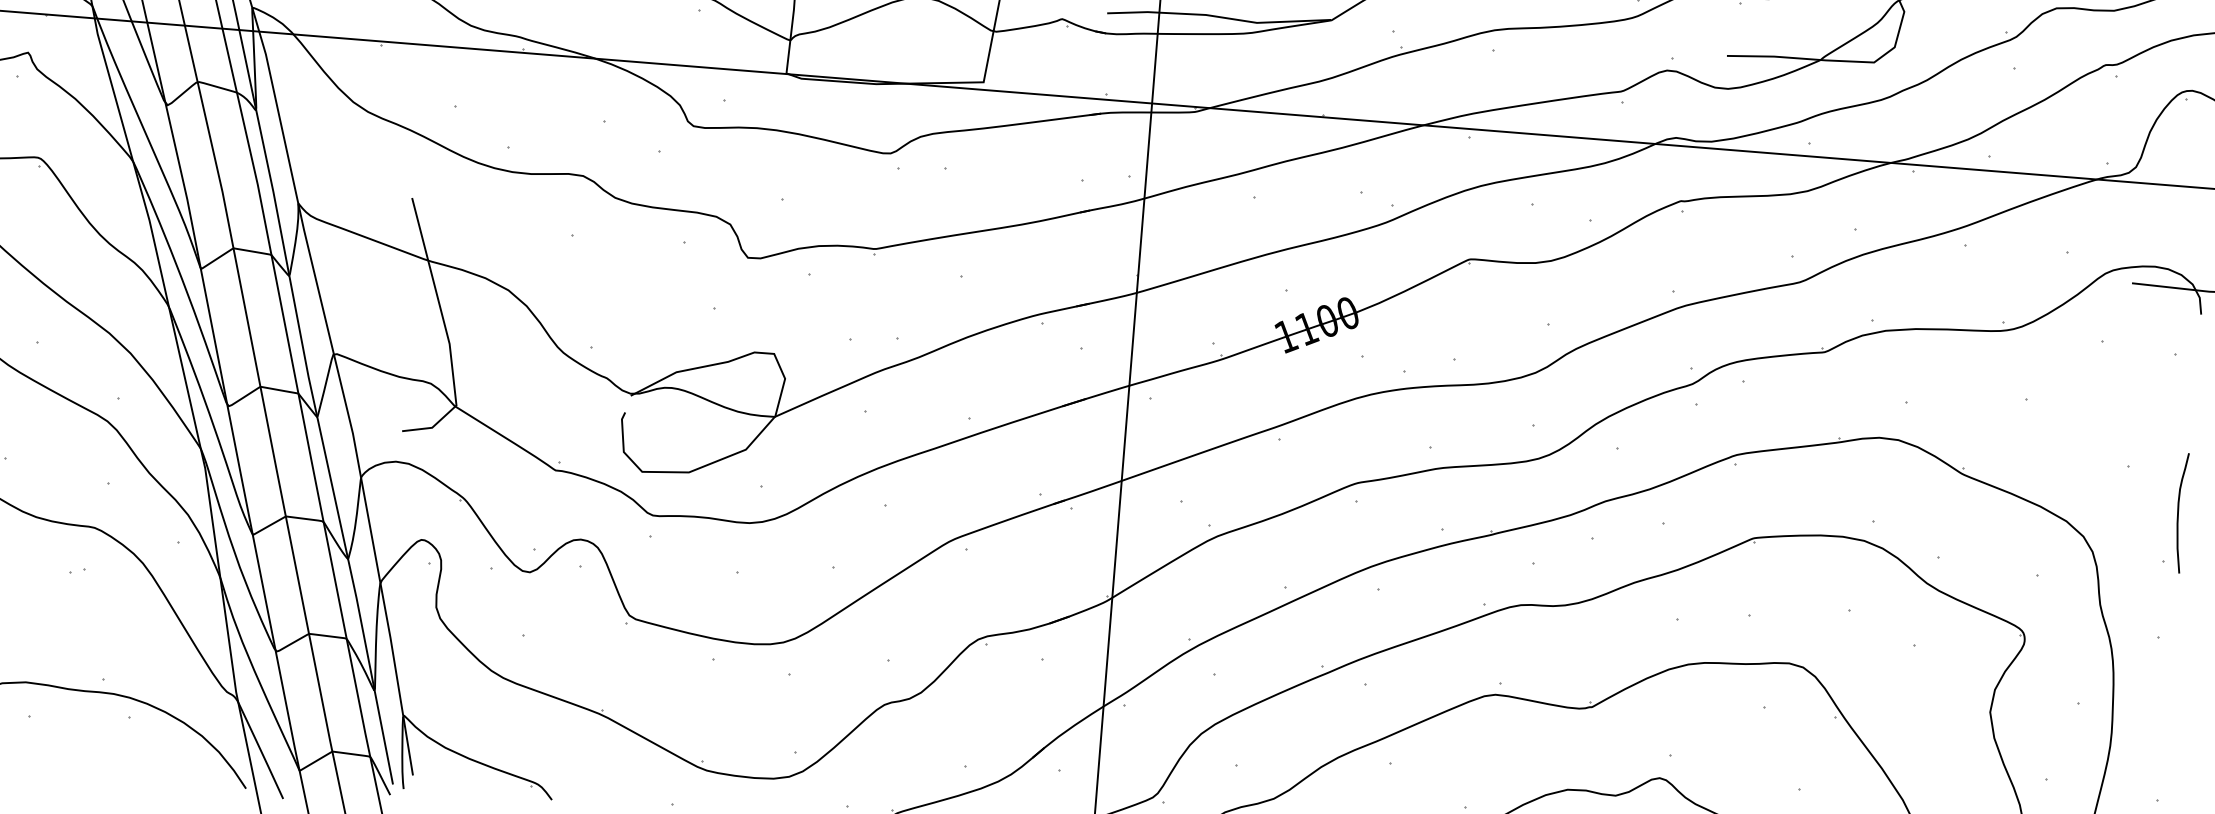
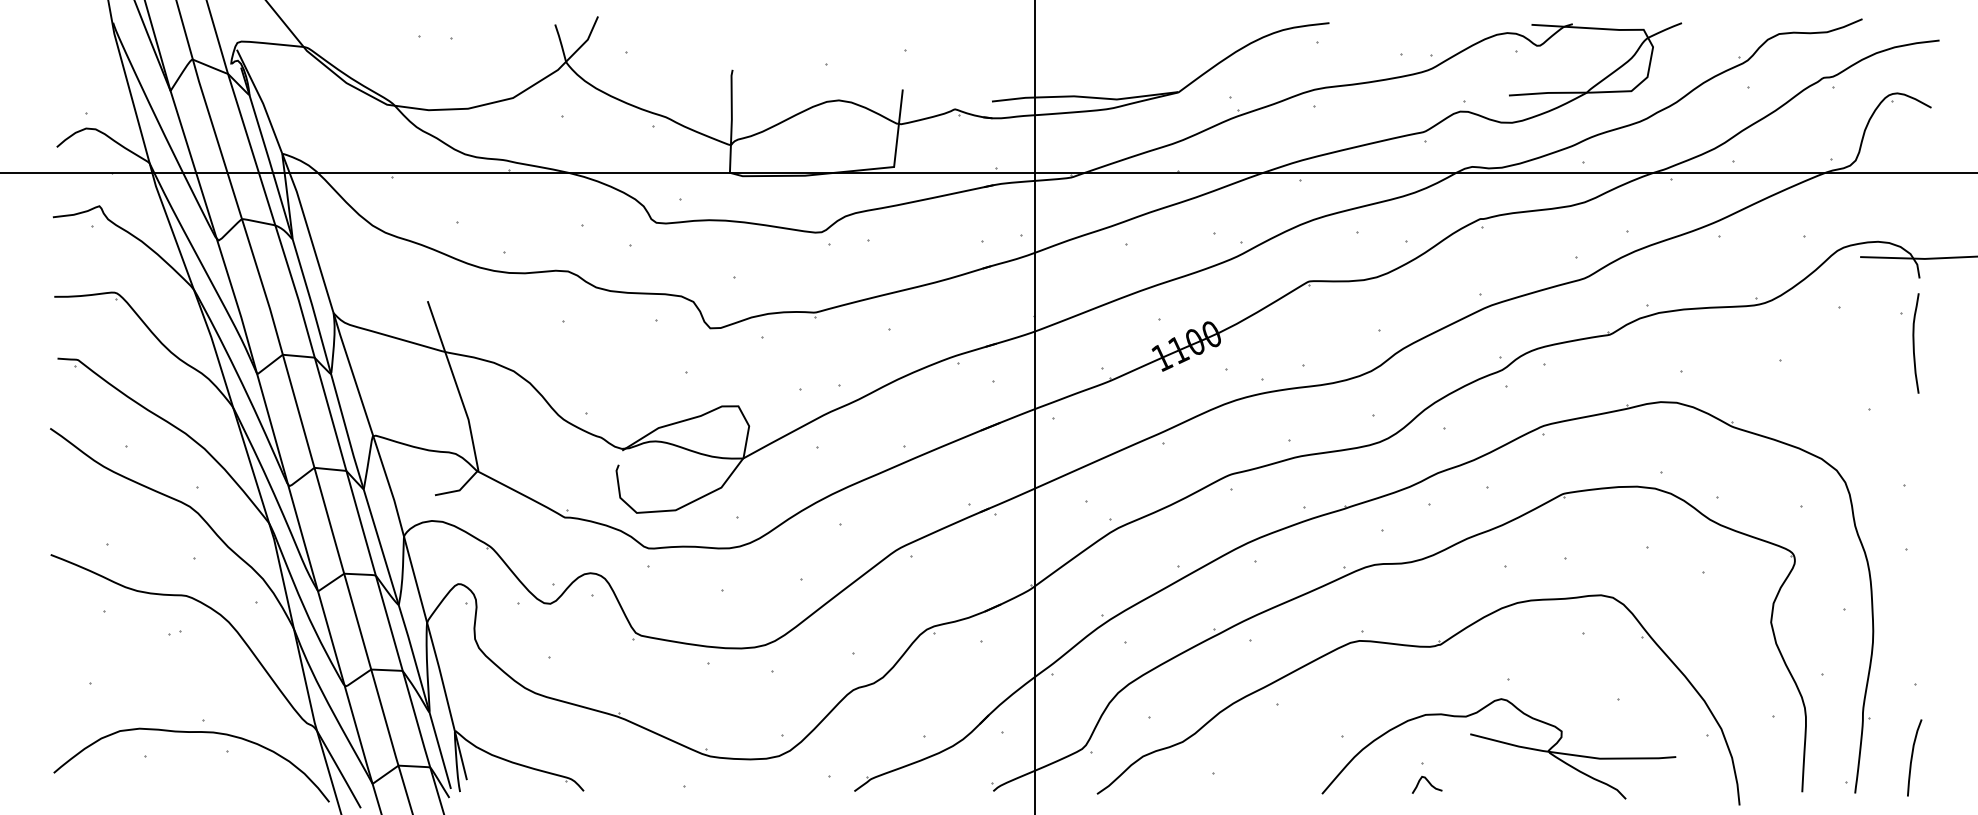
curve: (2179, 512) -> (1914, 343), moved

